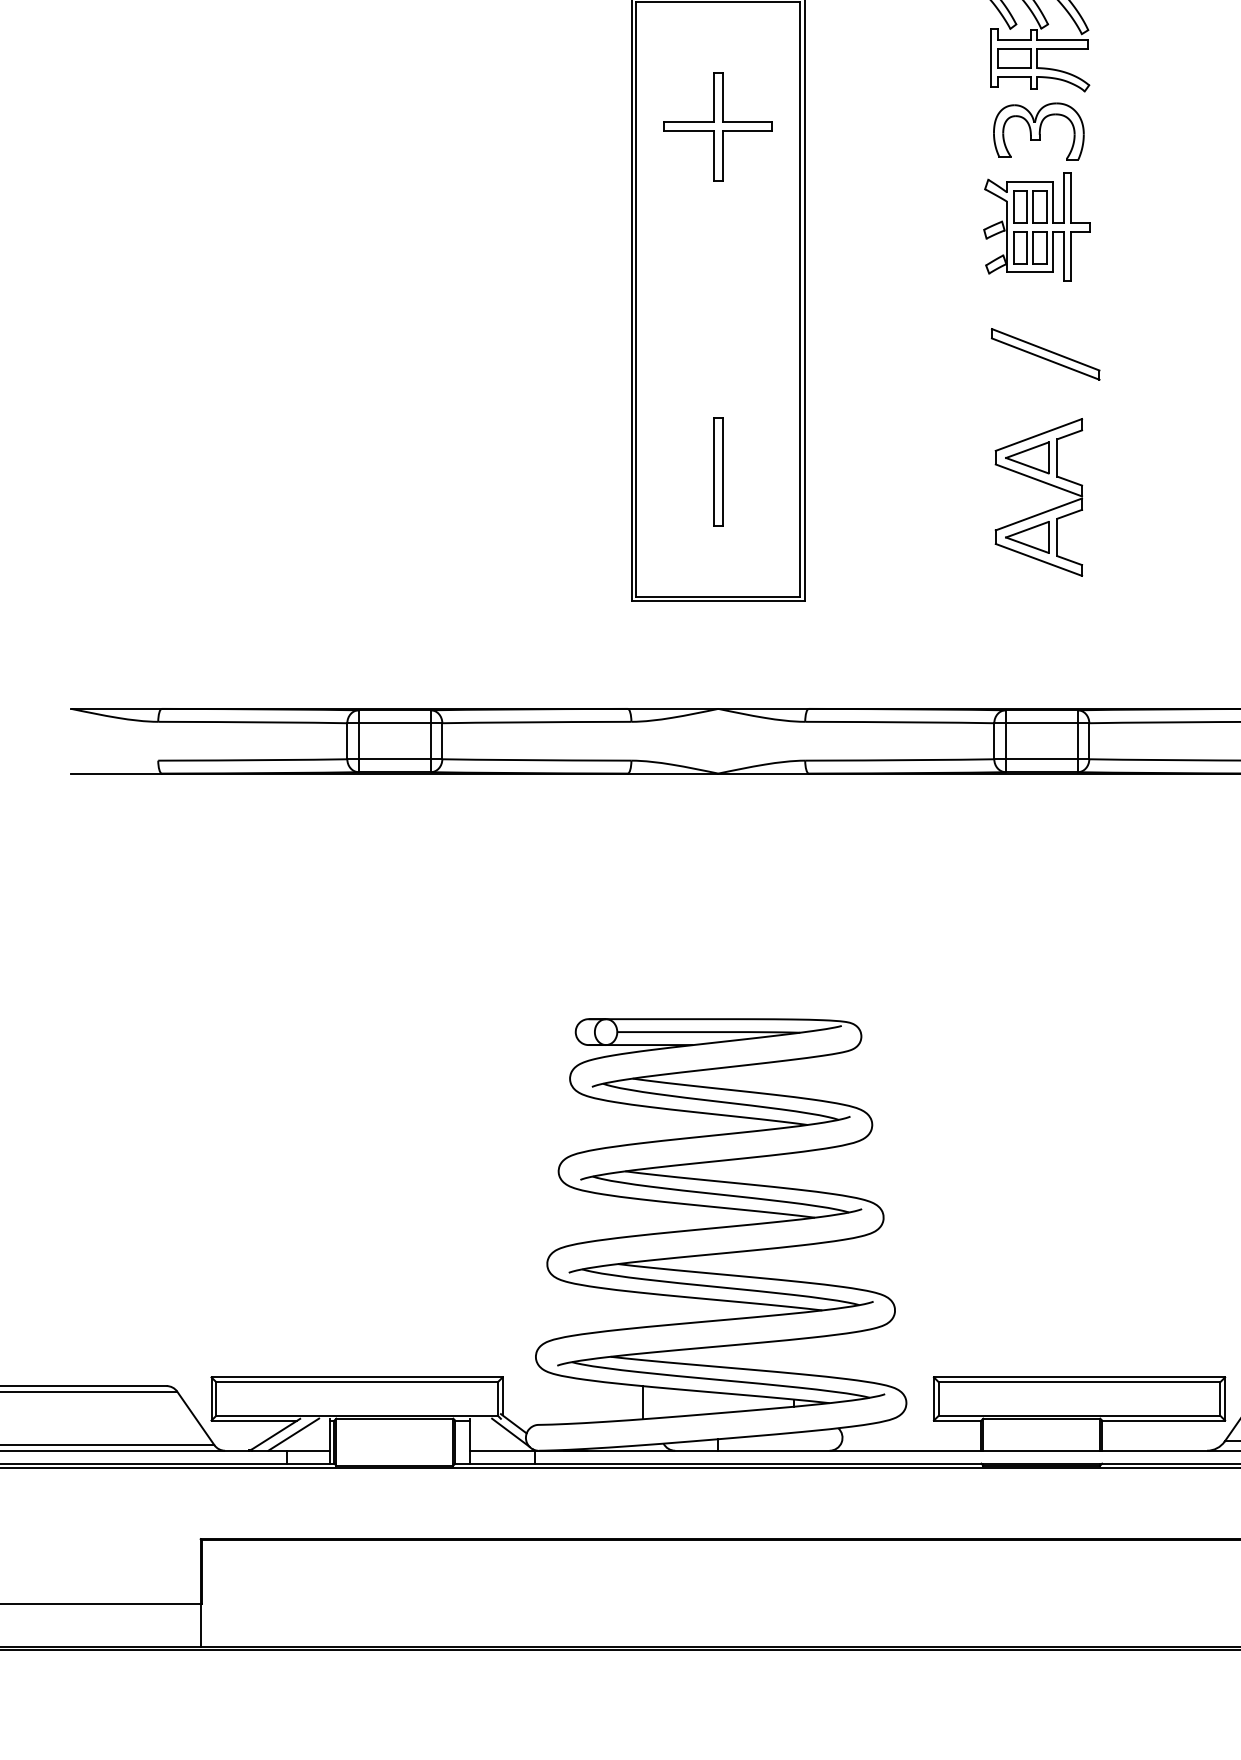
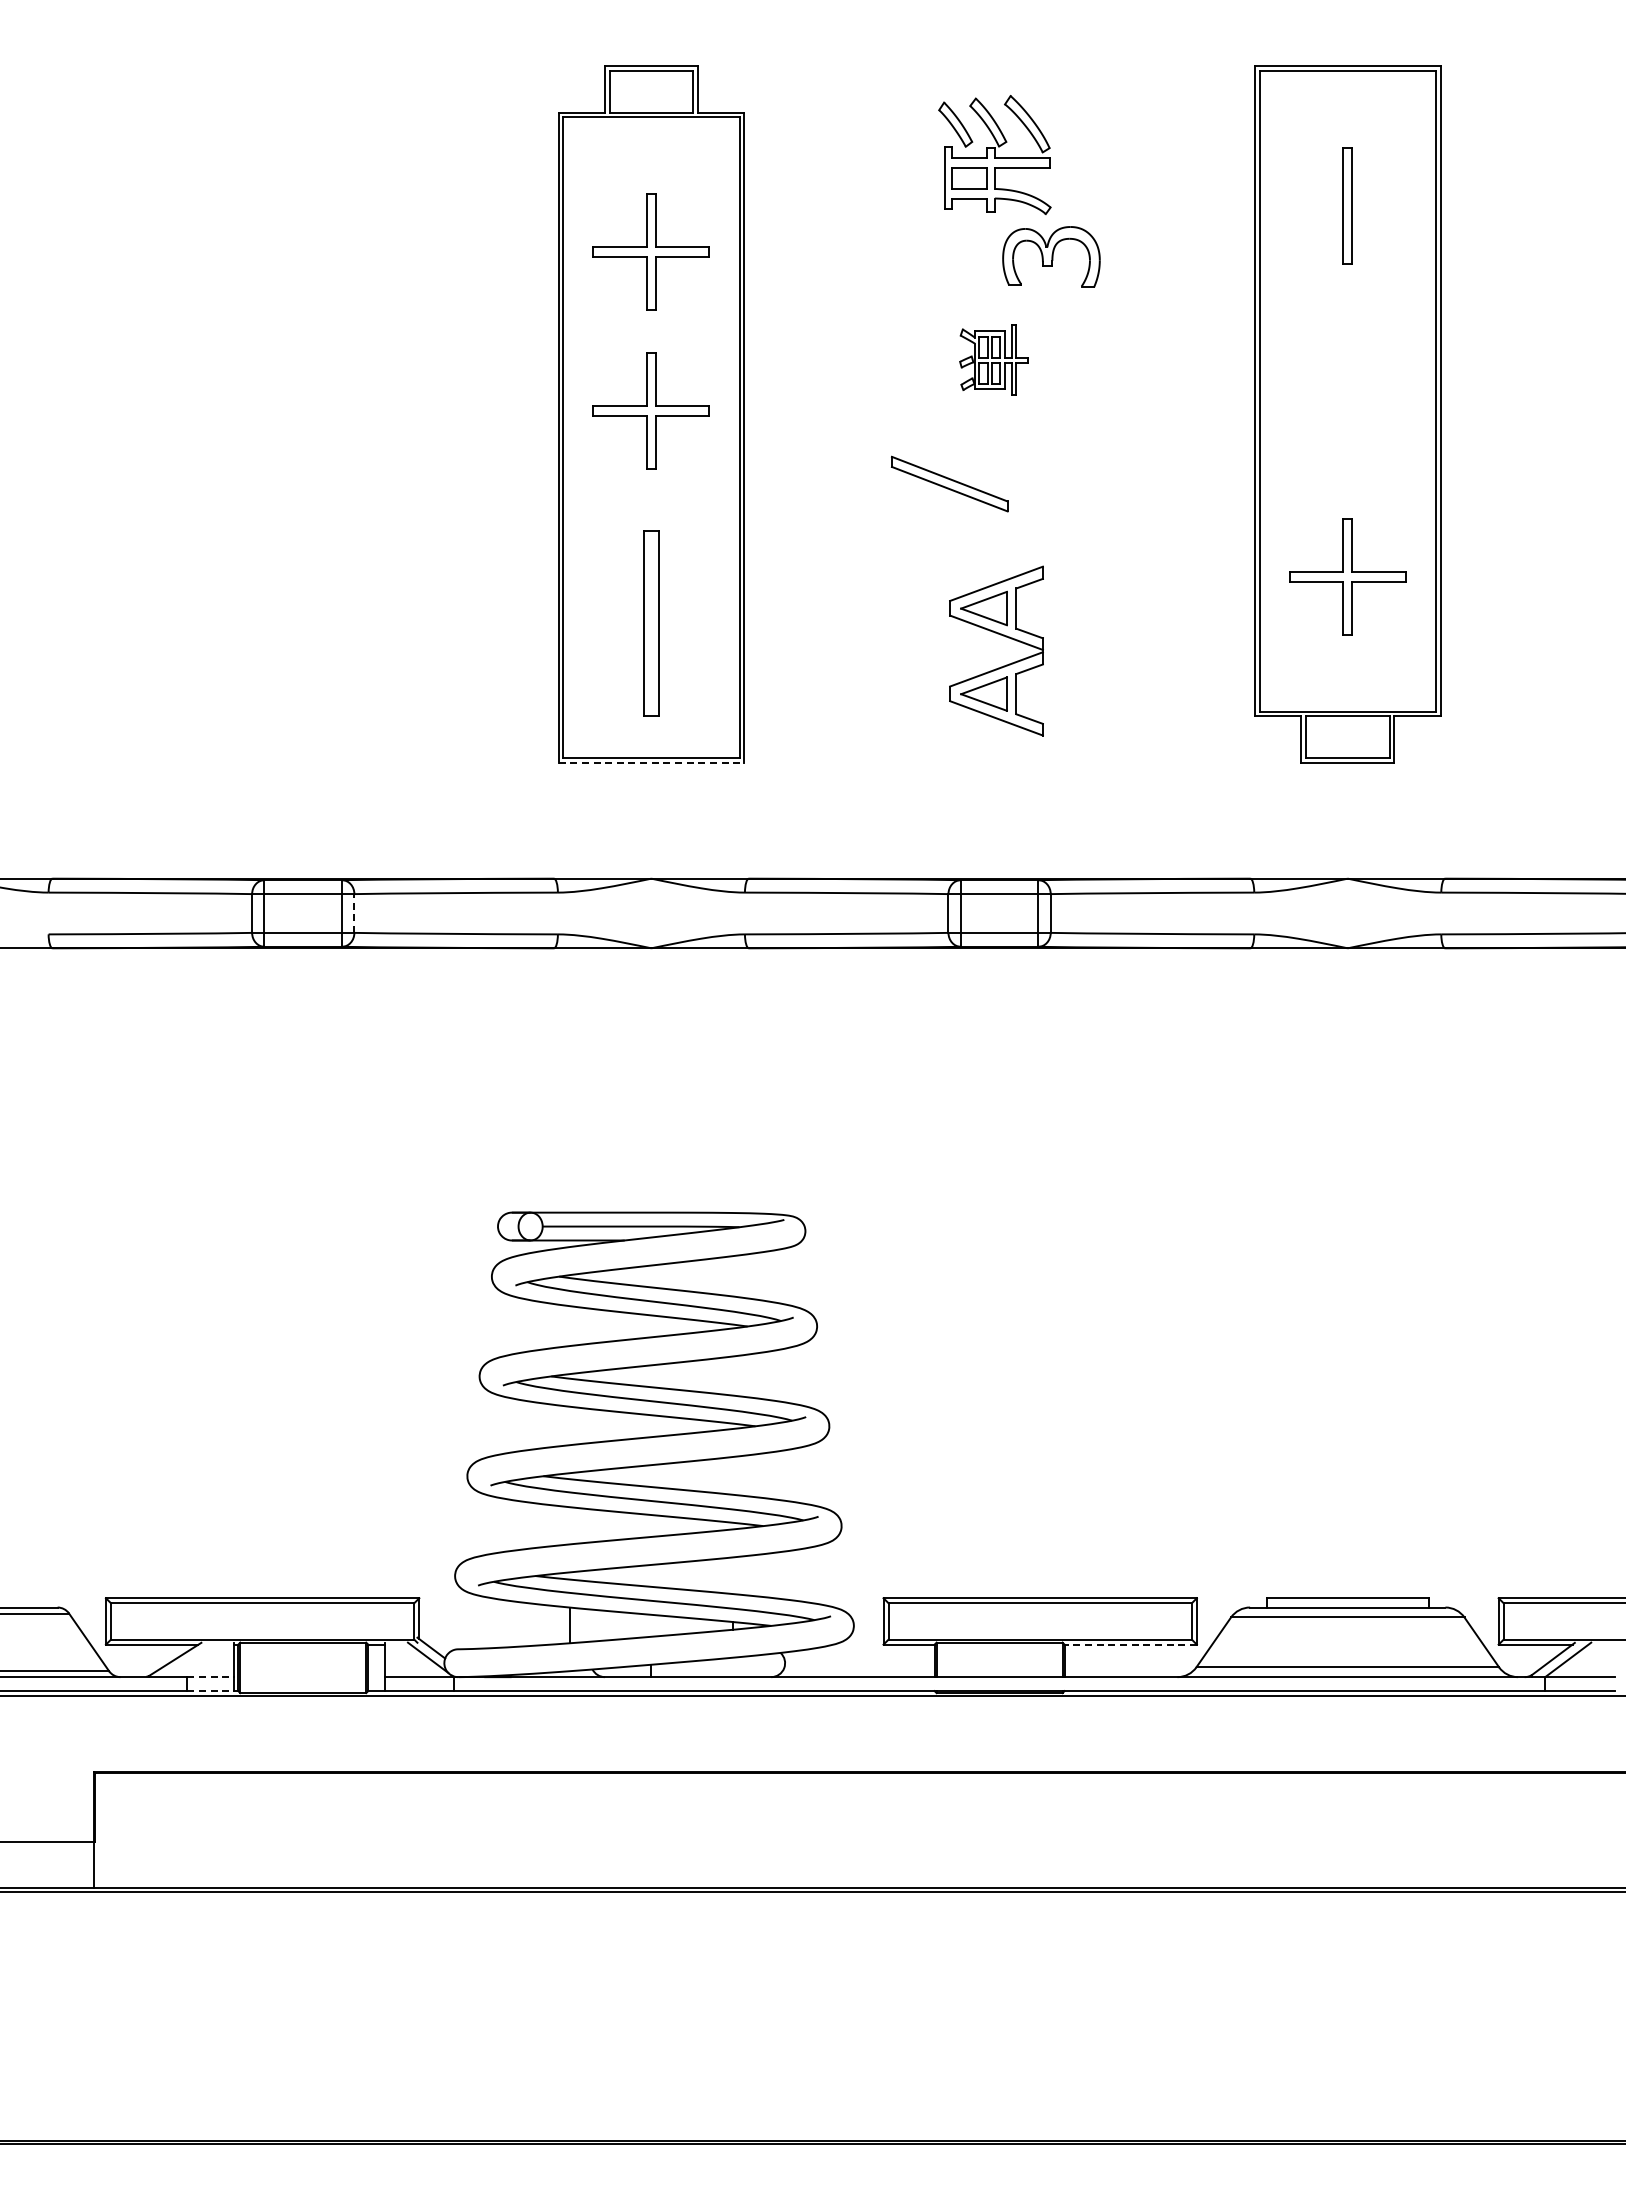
part: (1038, 130) -> (1051, 256), moved
part: (1036, 226) -> (993, 359), size x0.6
part: (717, 273) -> (650, 410), added
part: (1045, 353) -> (949, 483), moved
part: (718, 470) -> (651, 622), size x1.6
line: (718, 600) -> (651, 762), solid -> dashed
line: (442, 741) -> (354, 913), solid -> dashed
line: (1163, 1420) -> (1130, 1644), solid -> dashed
line: (293, 1434) -> (194, 1659), removed
line: (308, 1451) -> (210, 1677), solid -> dashed
line: (308, 1464) -> (210, 1691), solid -> dashed

